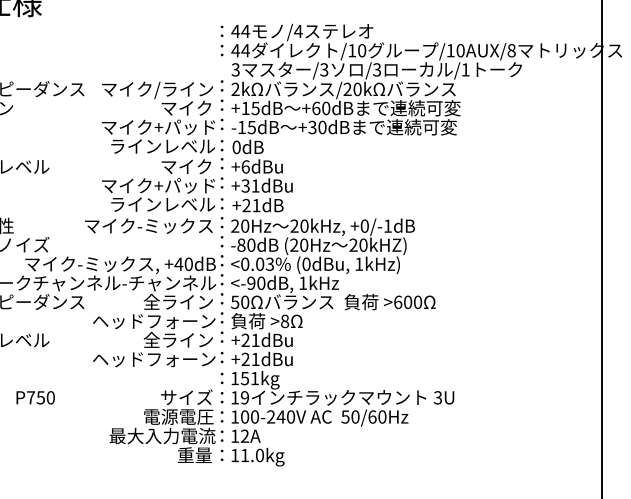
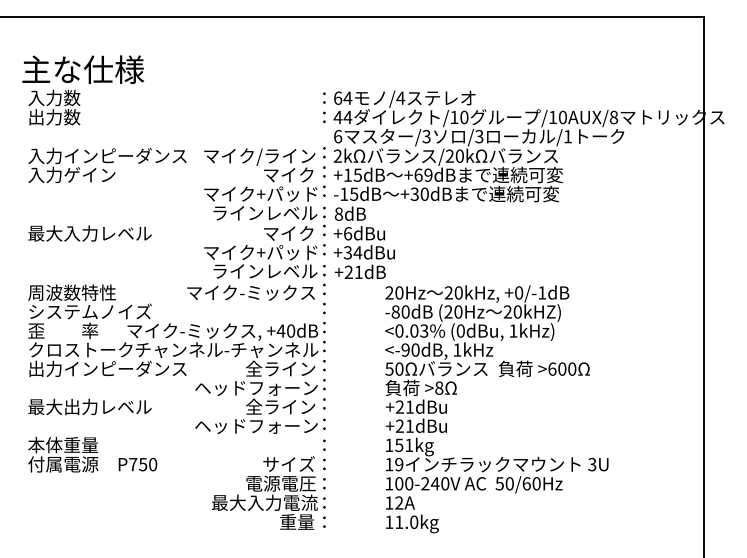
text: (235, 30) -> (337, 97), 44 -> 64
text: (235, 69) -> (337, 136), 3 -> 6
text: (326, 107) -> (428, 174), +60dB -> +69dB
text: (236, 147) -> (338, 214), 0dB -> 8dB
text: (255, 185) -> (357, 252), +31dBu -> +34dBu
text: (342, 342) -> (496, 409), moved

